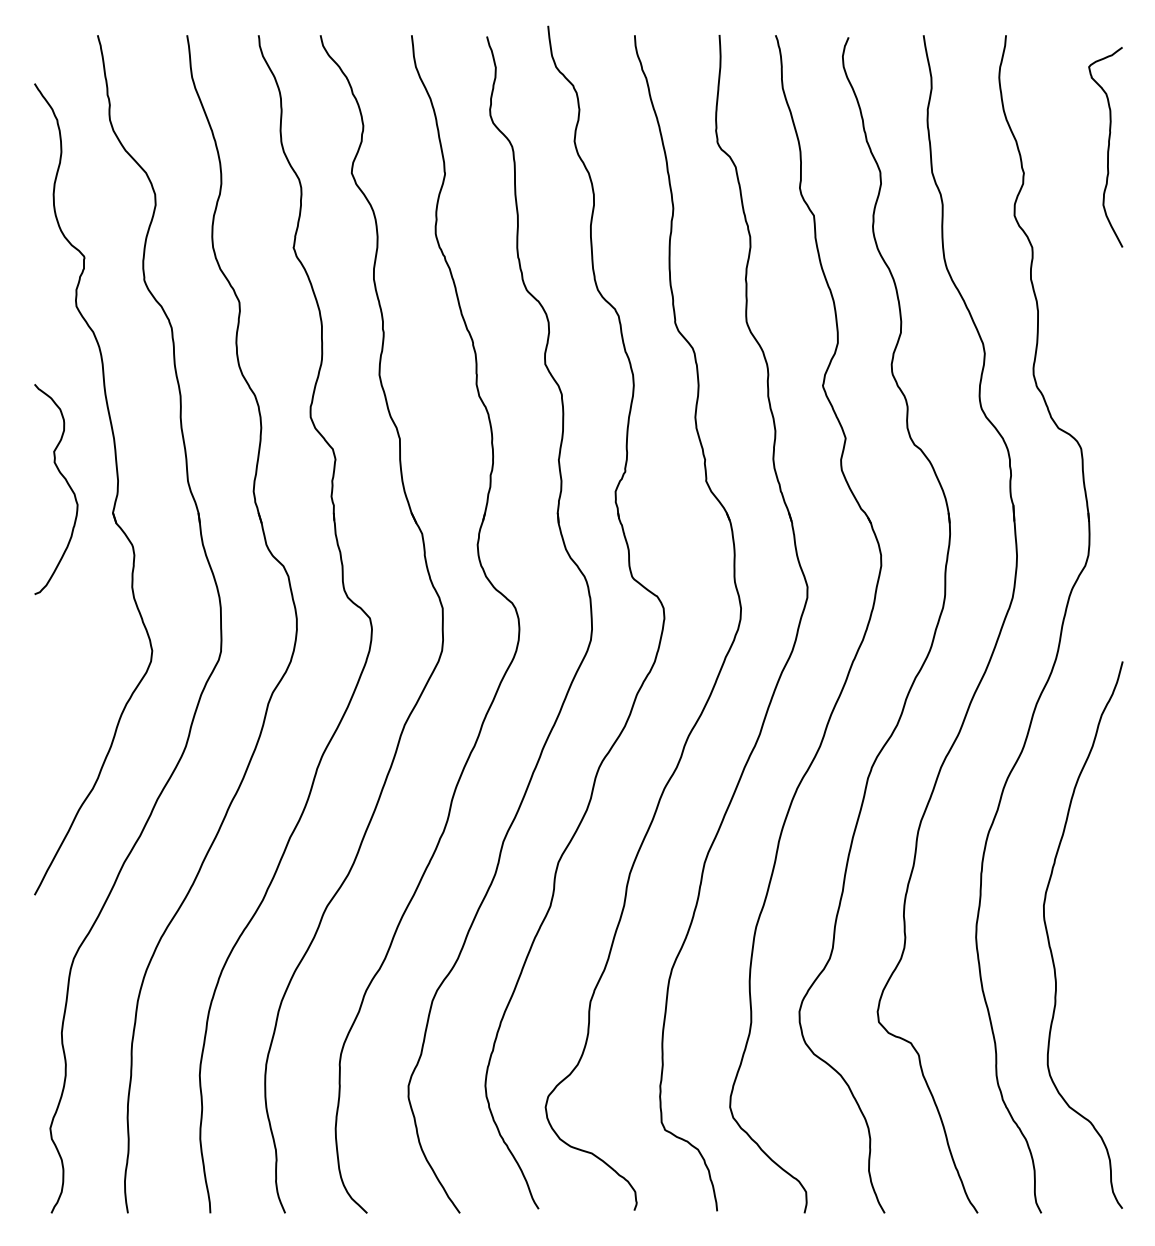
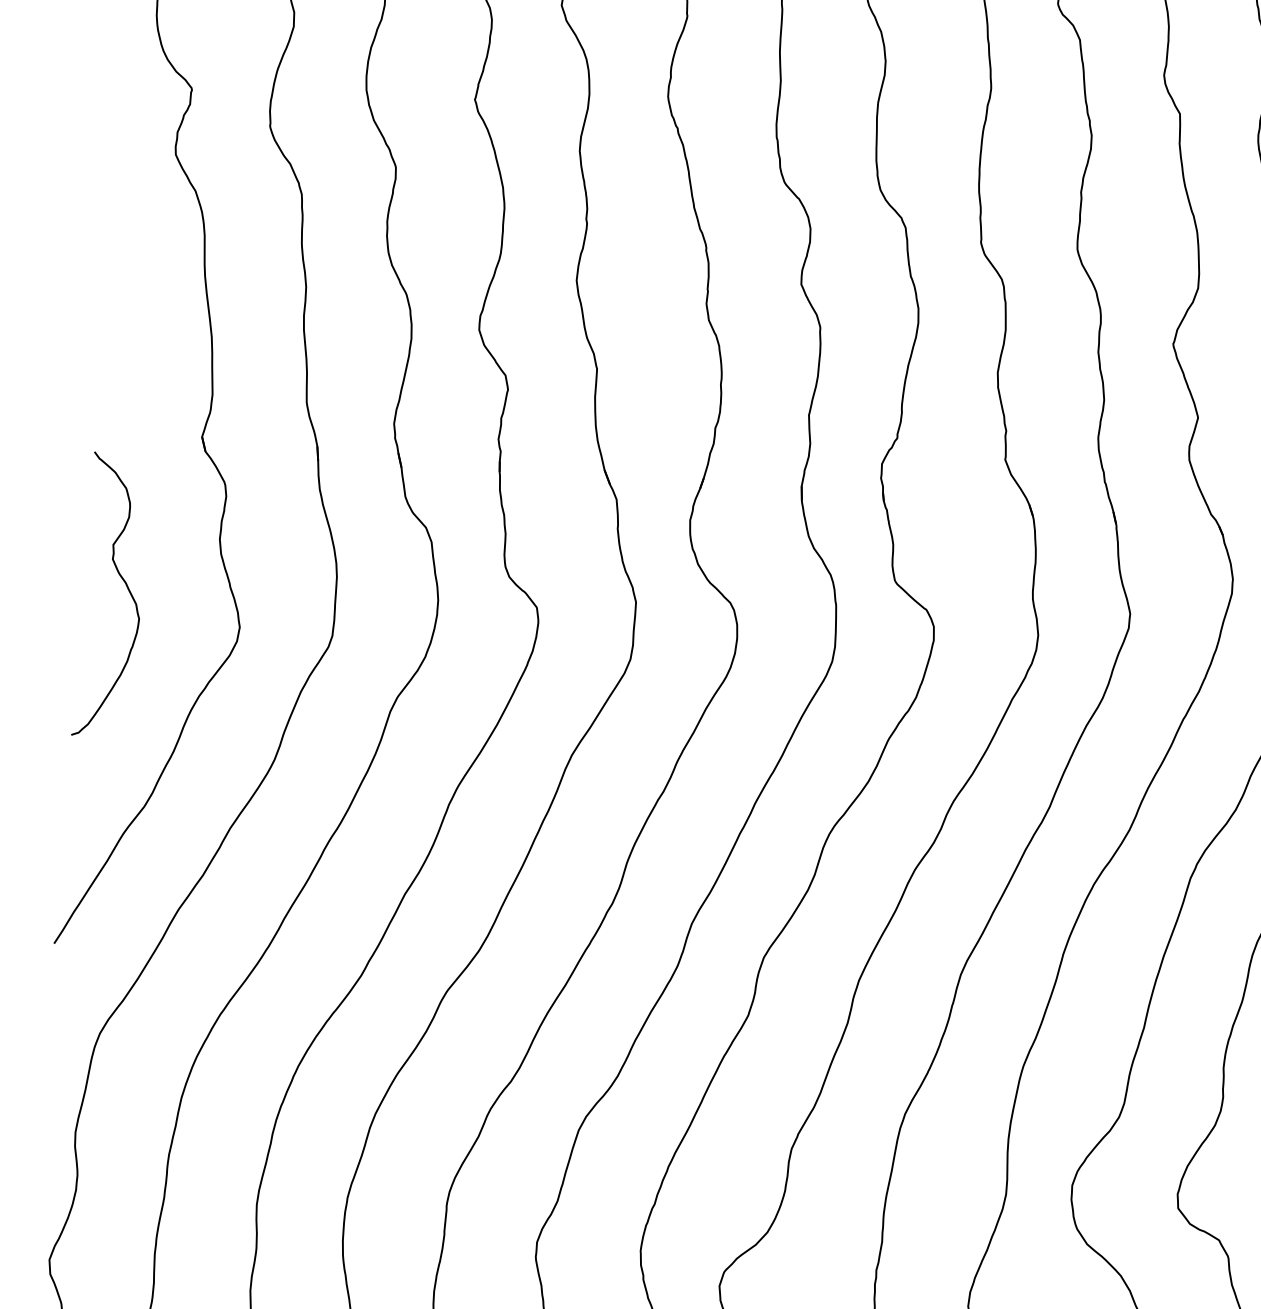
curve: (65, 481) -> (125, 586), moved

